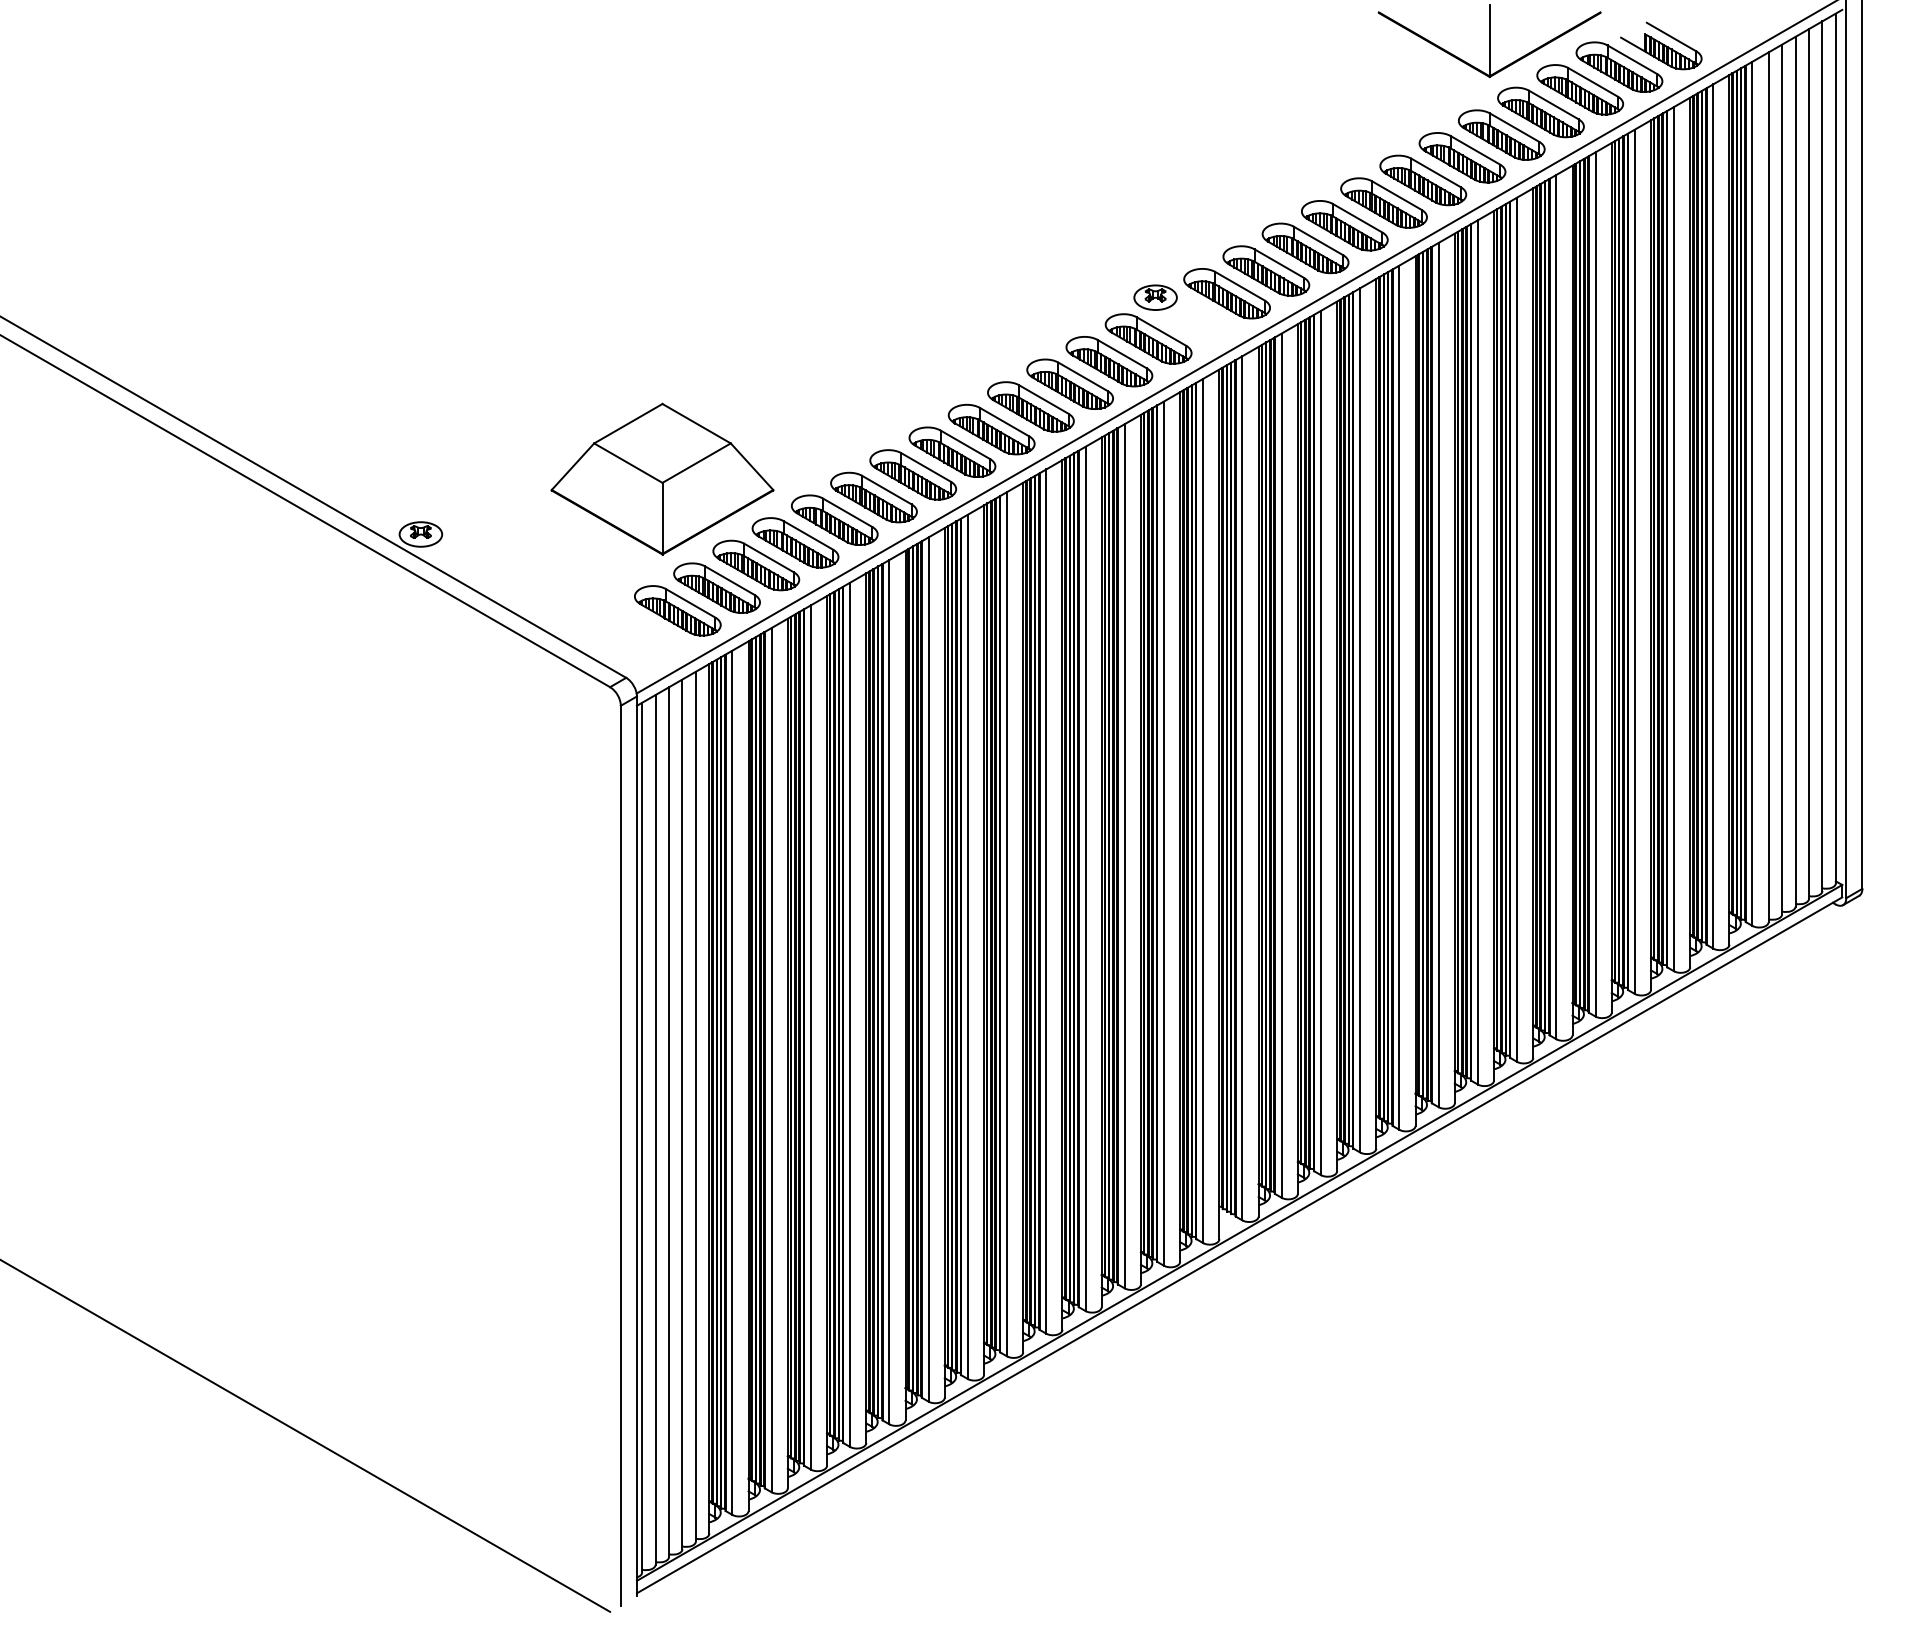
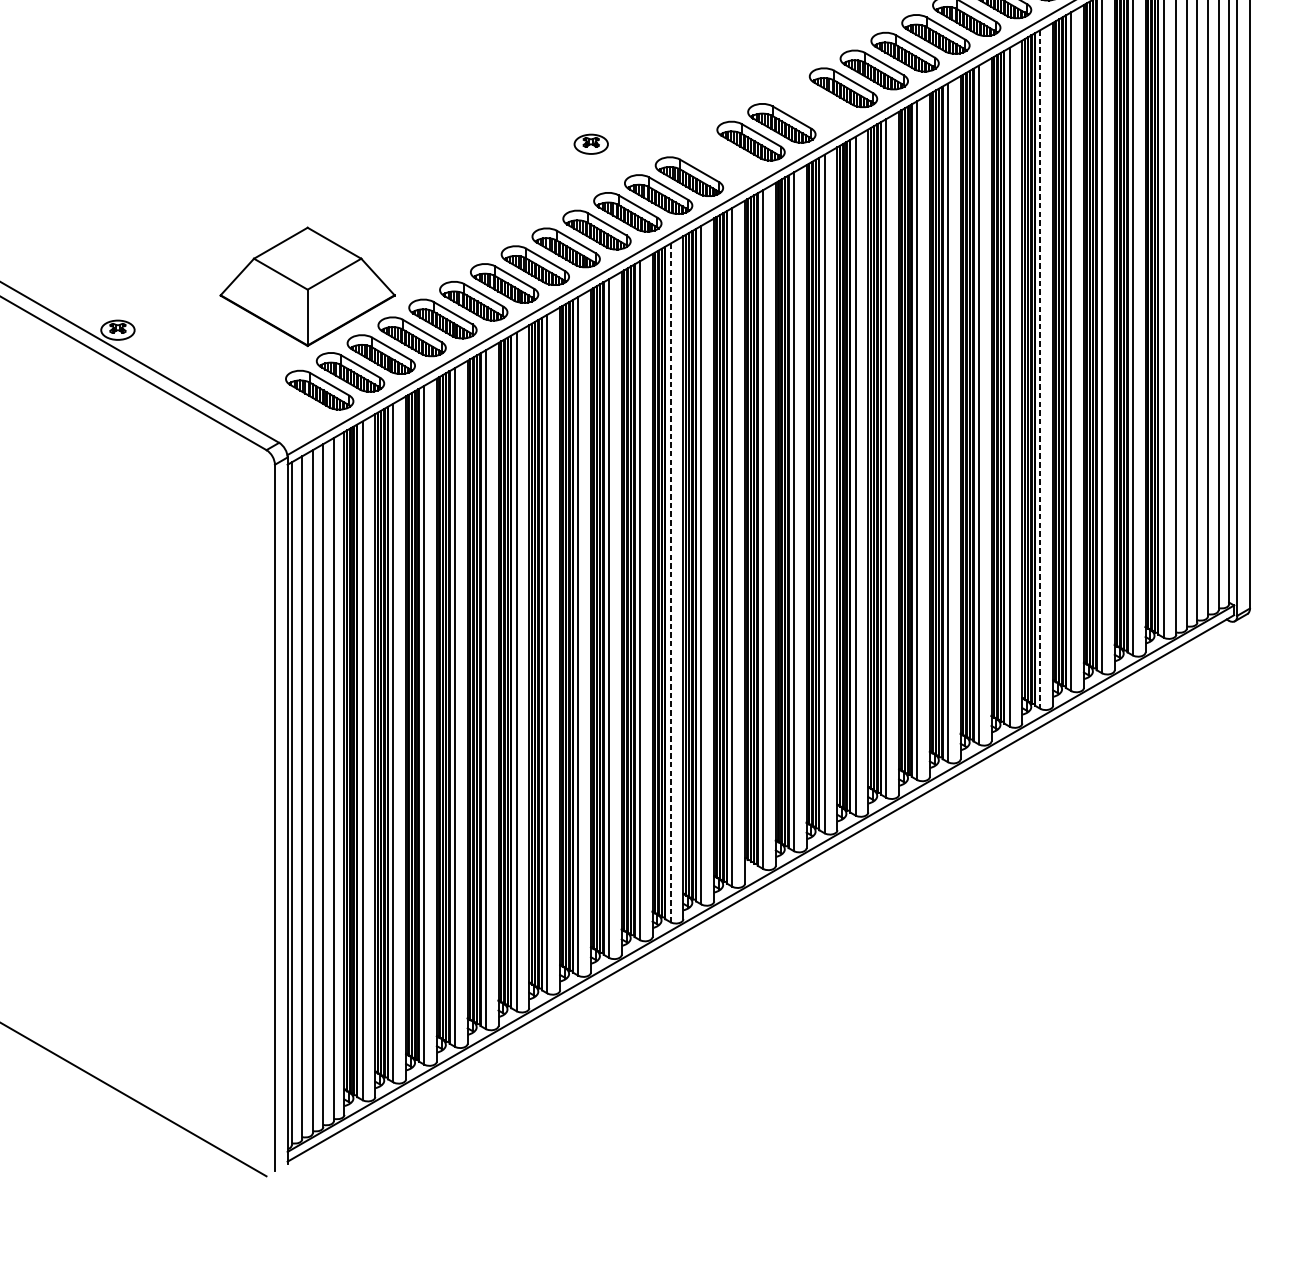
part: (1305, 248) -> (812, 105), removed
part: (1155, 297) -> (591, 144), moved
line: (1595, 584) -> (1040, 369), solid -> dashed
line: (1124, 856) -> (670, 583), solid -> dashed

